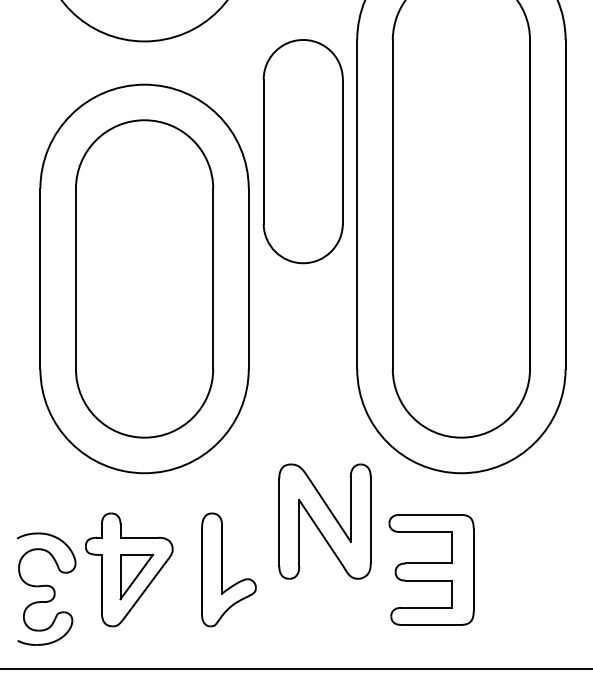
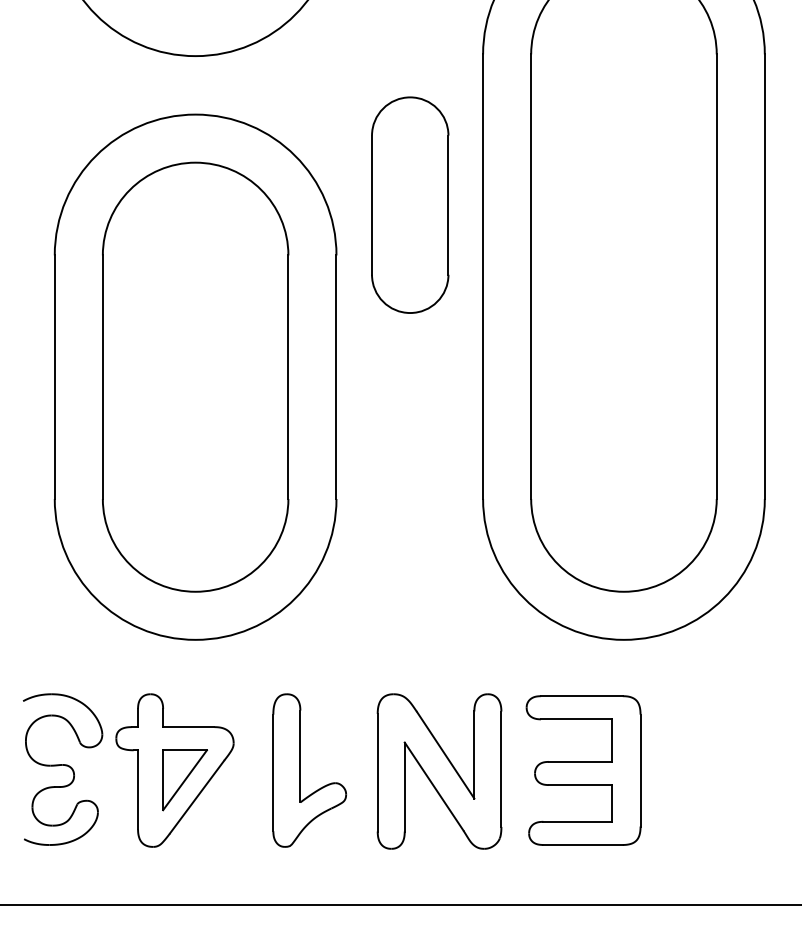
part: (303, 151) -> (410, 204), size x0.71
part: (324, 521) -> (438, 771), moved
part: (46, 588) -> (63, 768), moved

